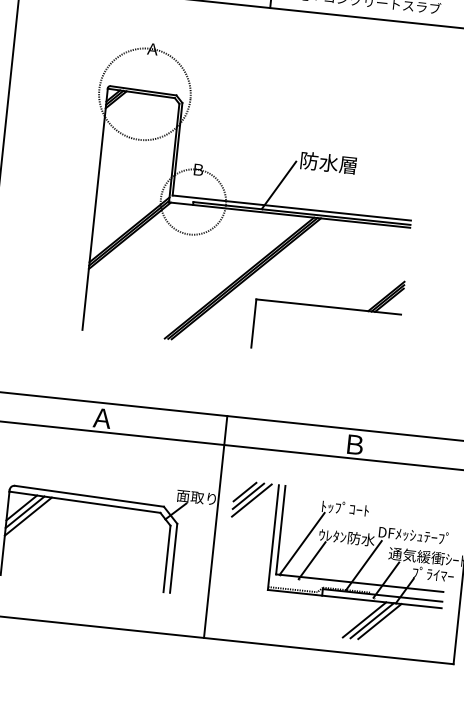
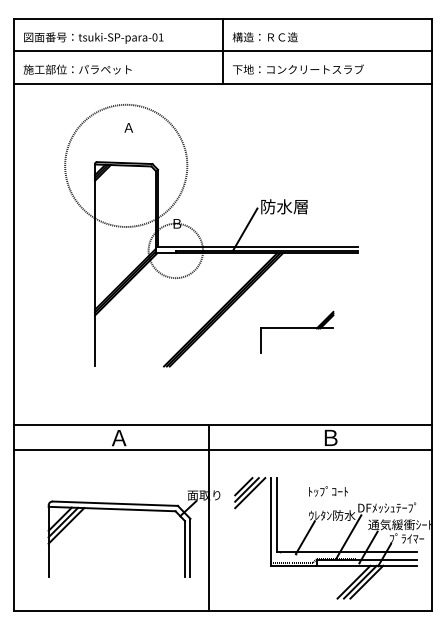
circle: (145, 93) -> (126, 165), size x1.6
part: (327, 313) -> (296, 331), size x0.6
line: (215, 527) -> (208, 518), moved
line: (301, 543) -> (295, 524), removed

